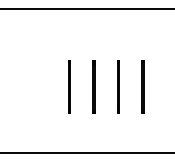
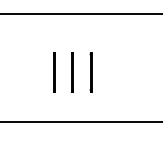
line: (143, 87) -> (109, 72), removed

